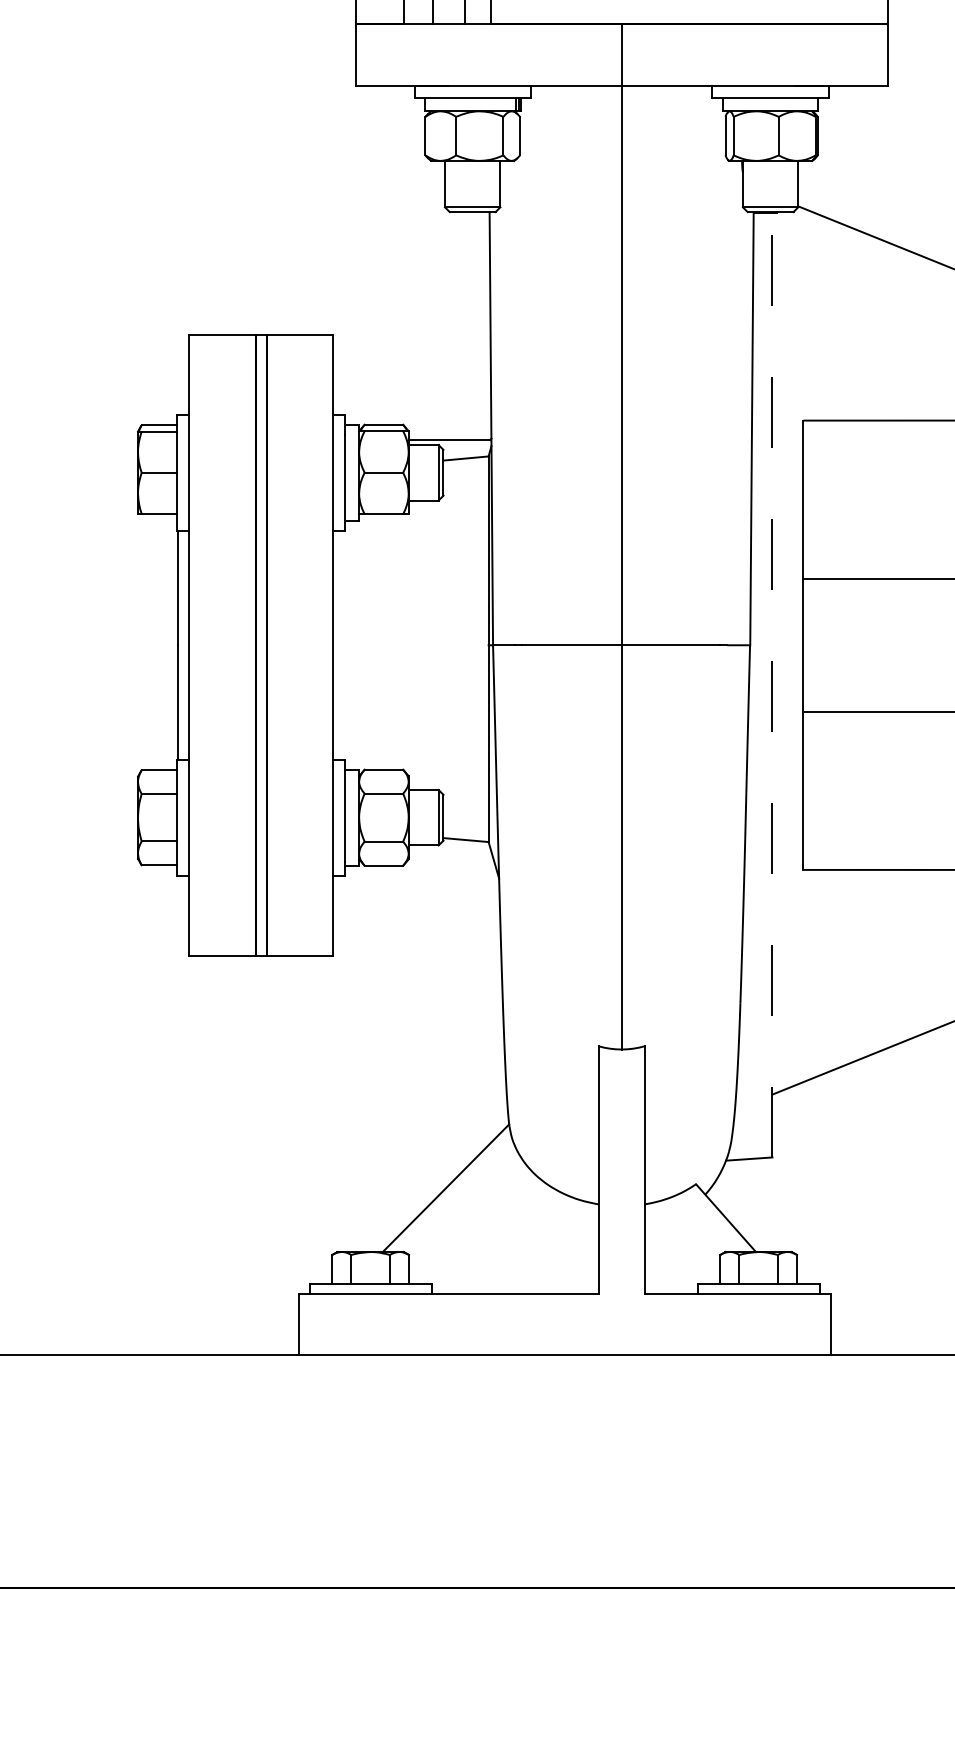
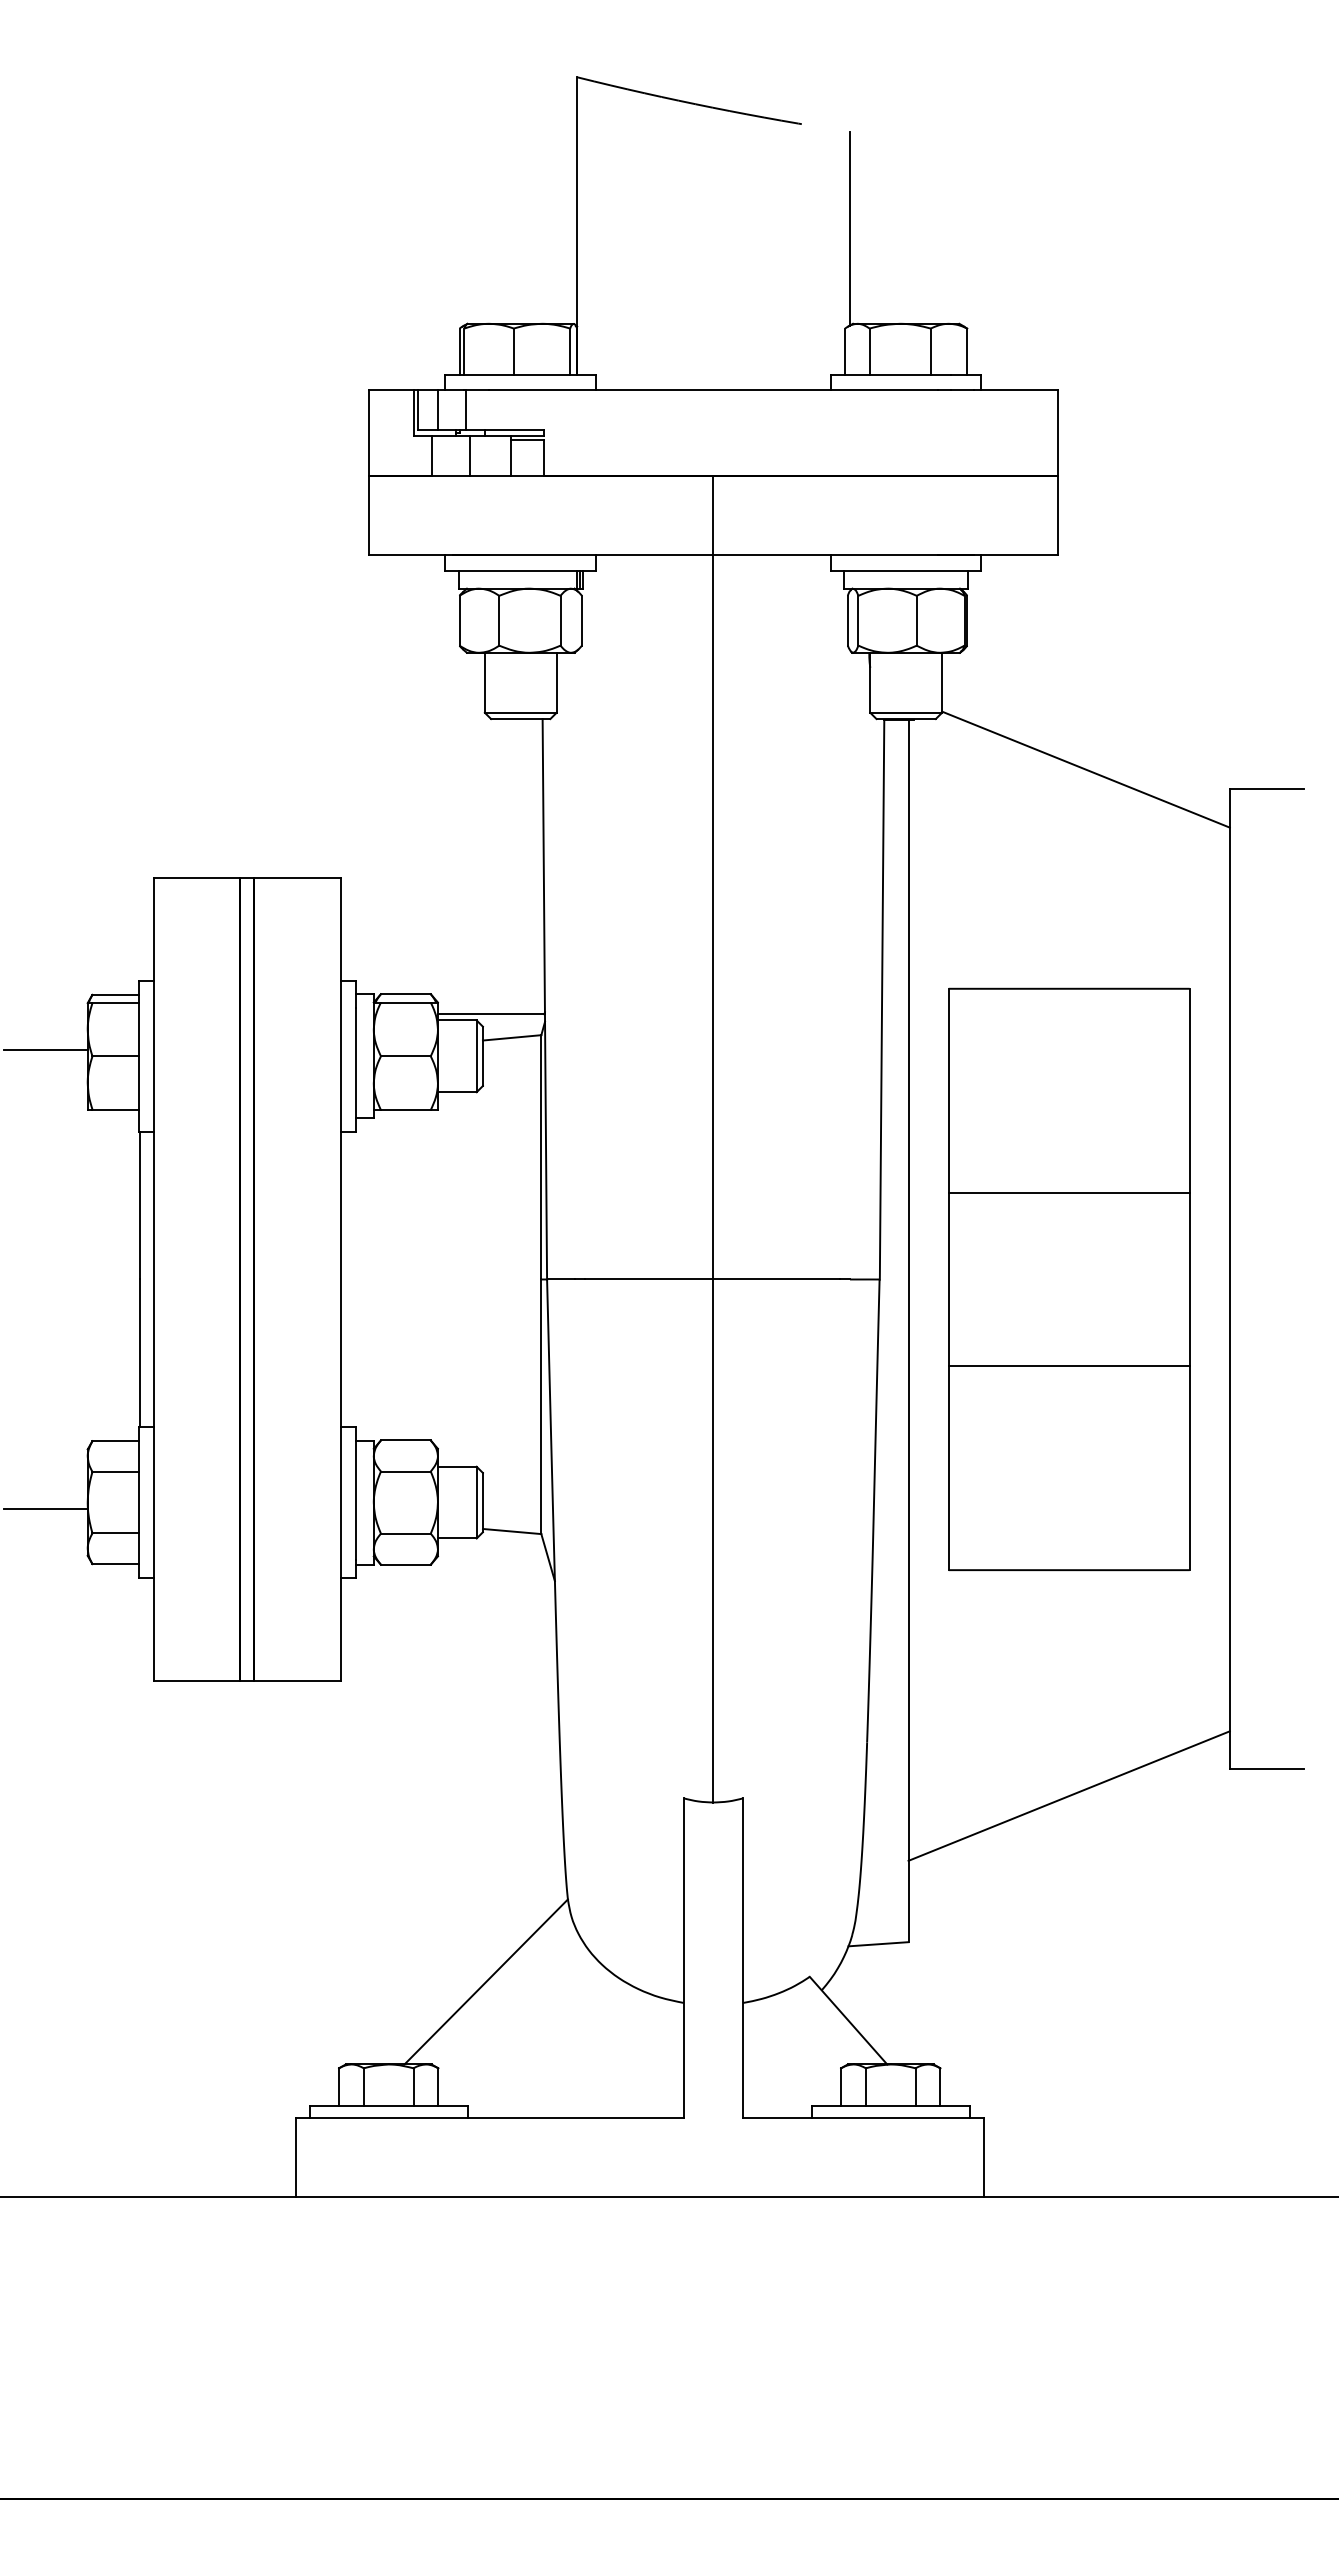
line: (105, 467) -> (45, 1049), added
line: (772, 684) -> (908, 1330), dashed -> solid
line: (105, 822) -> (45, 1508), added

